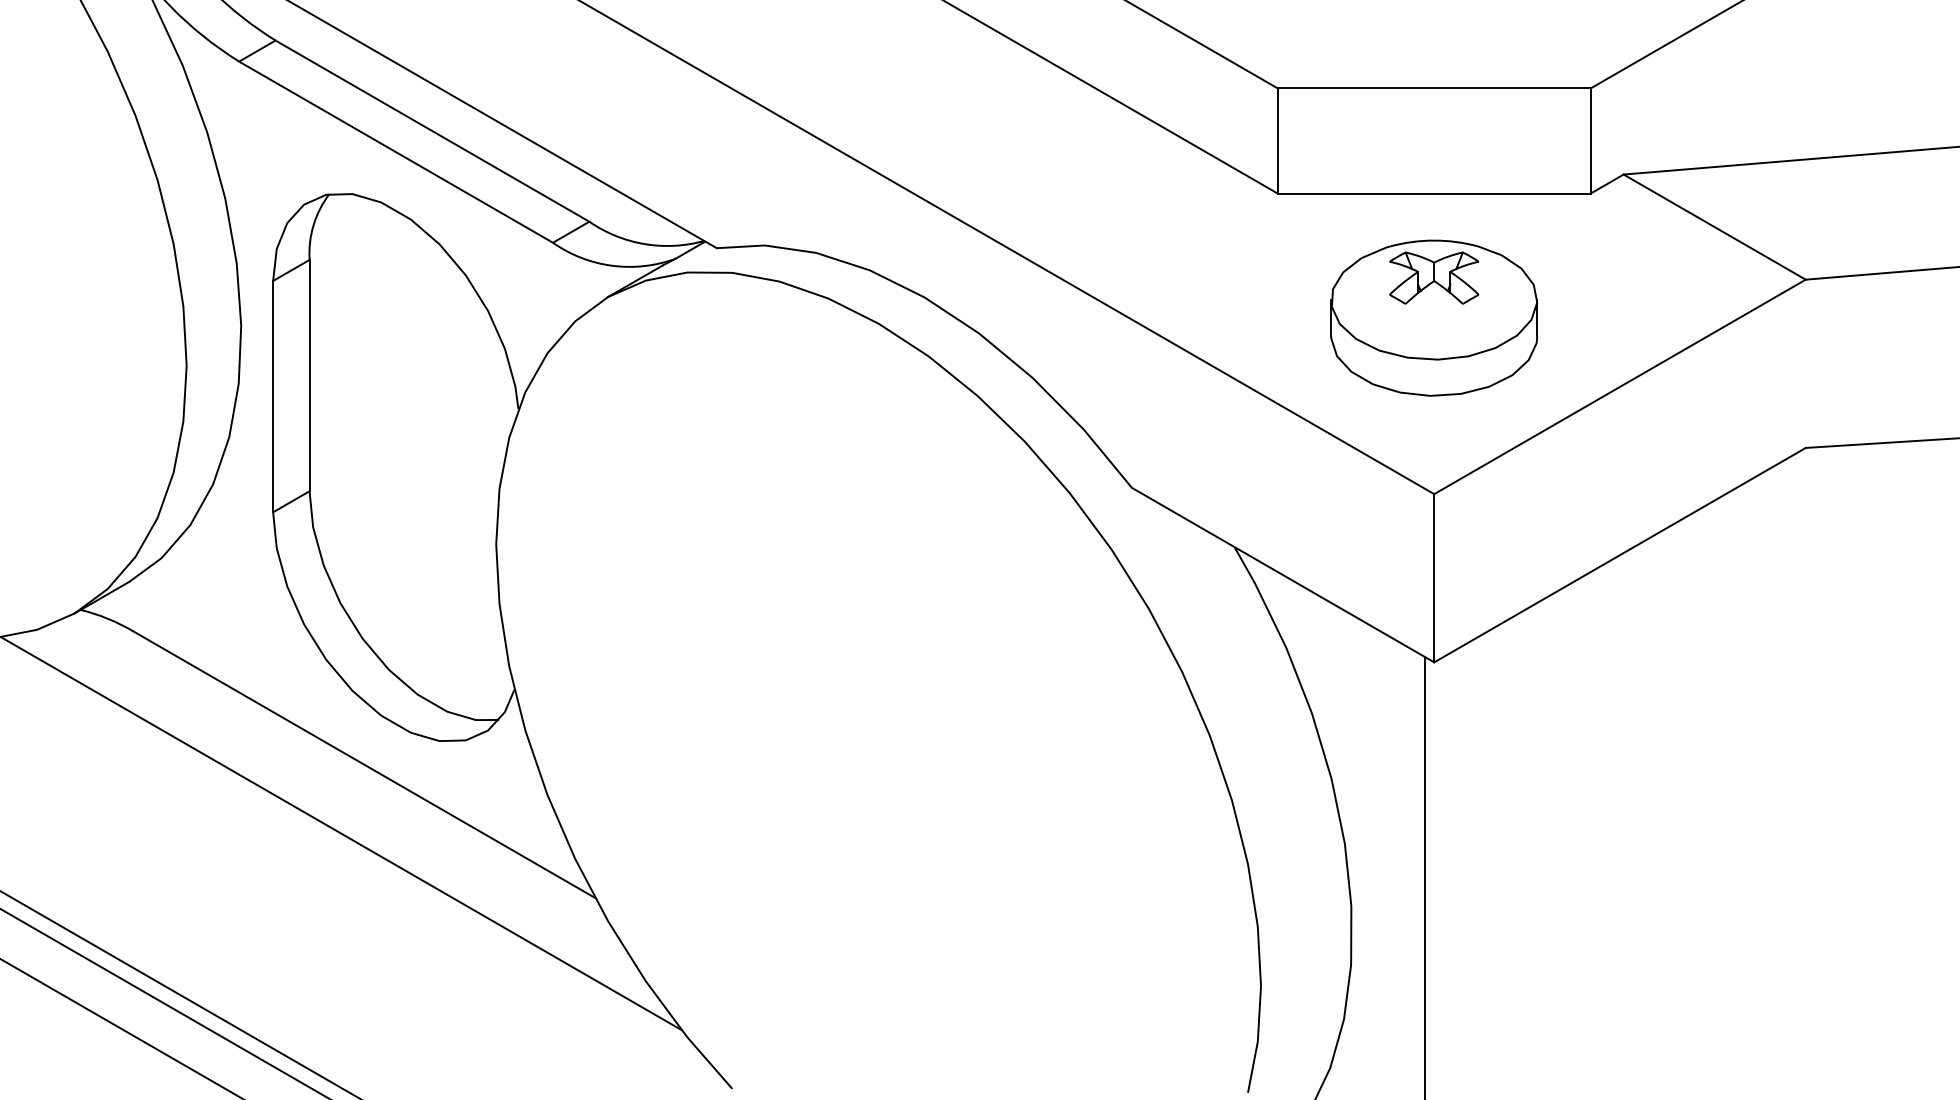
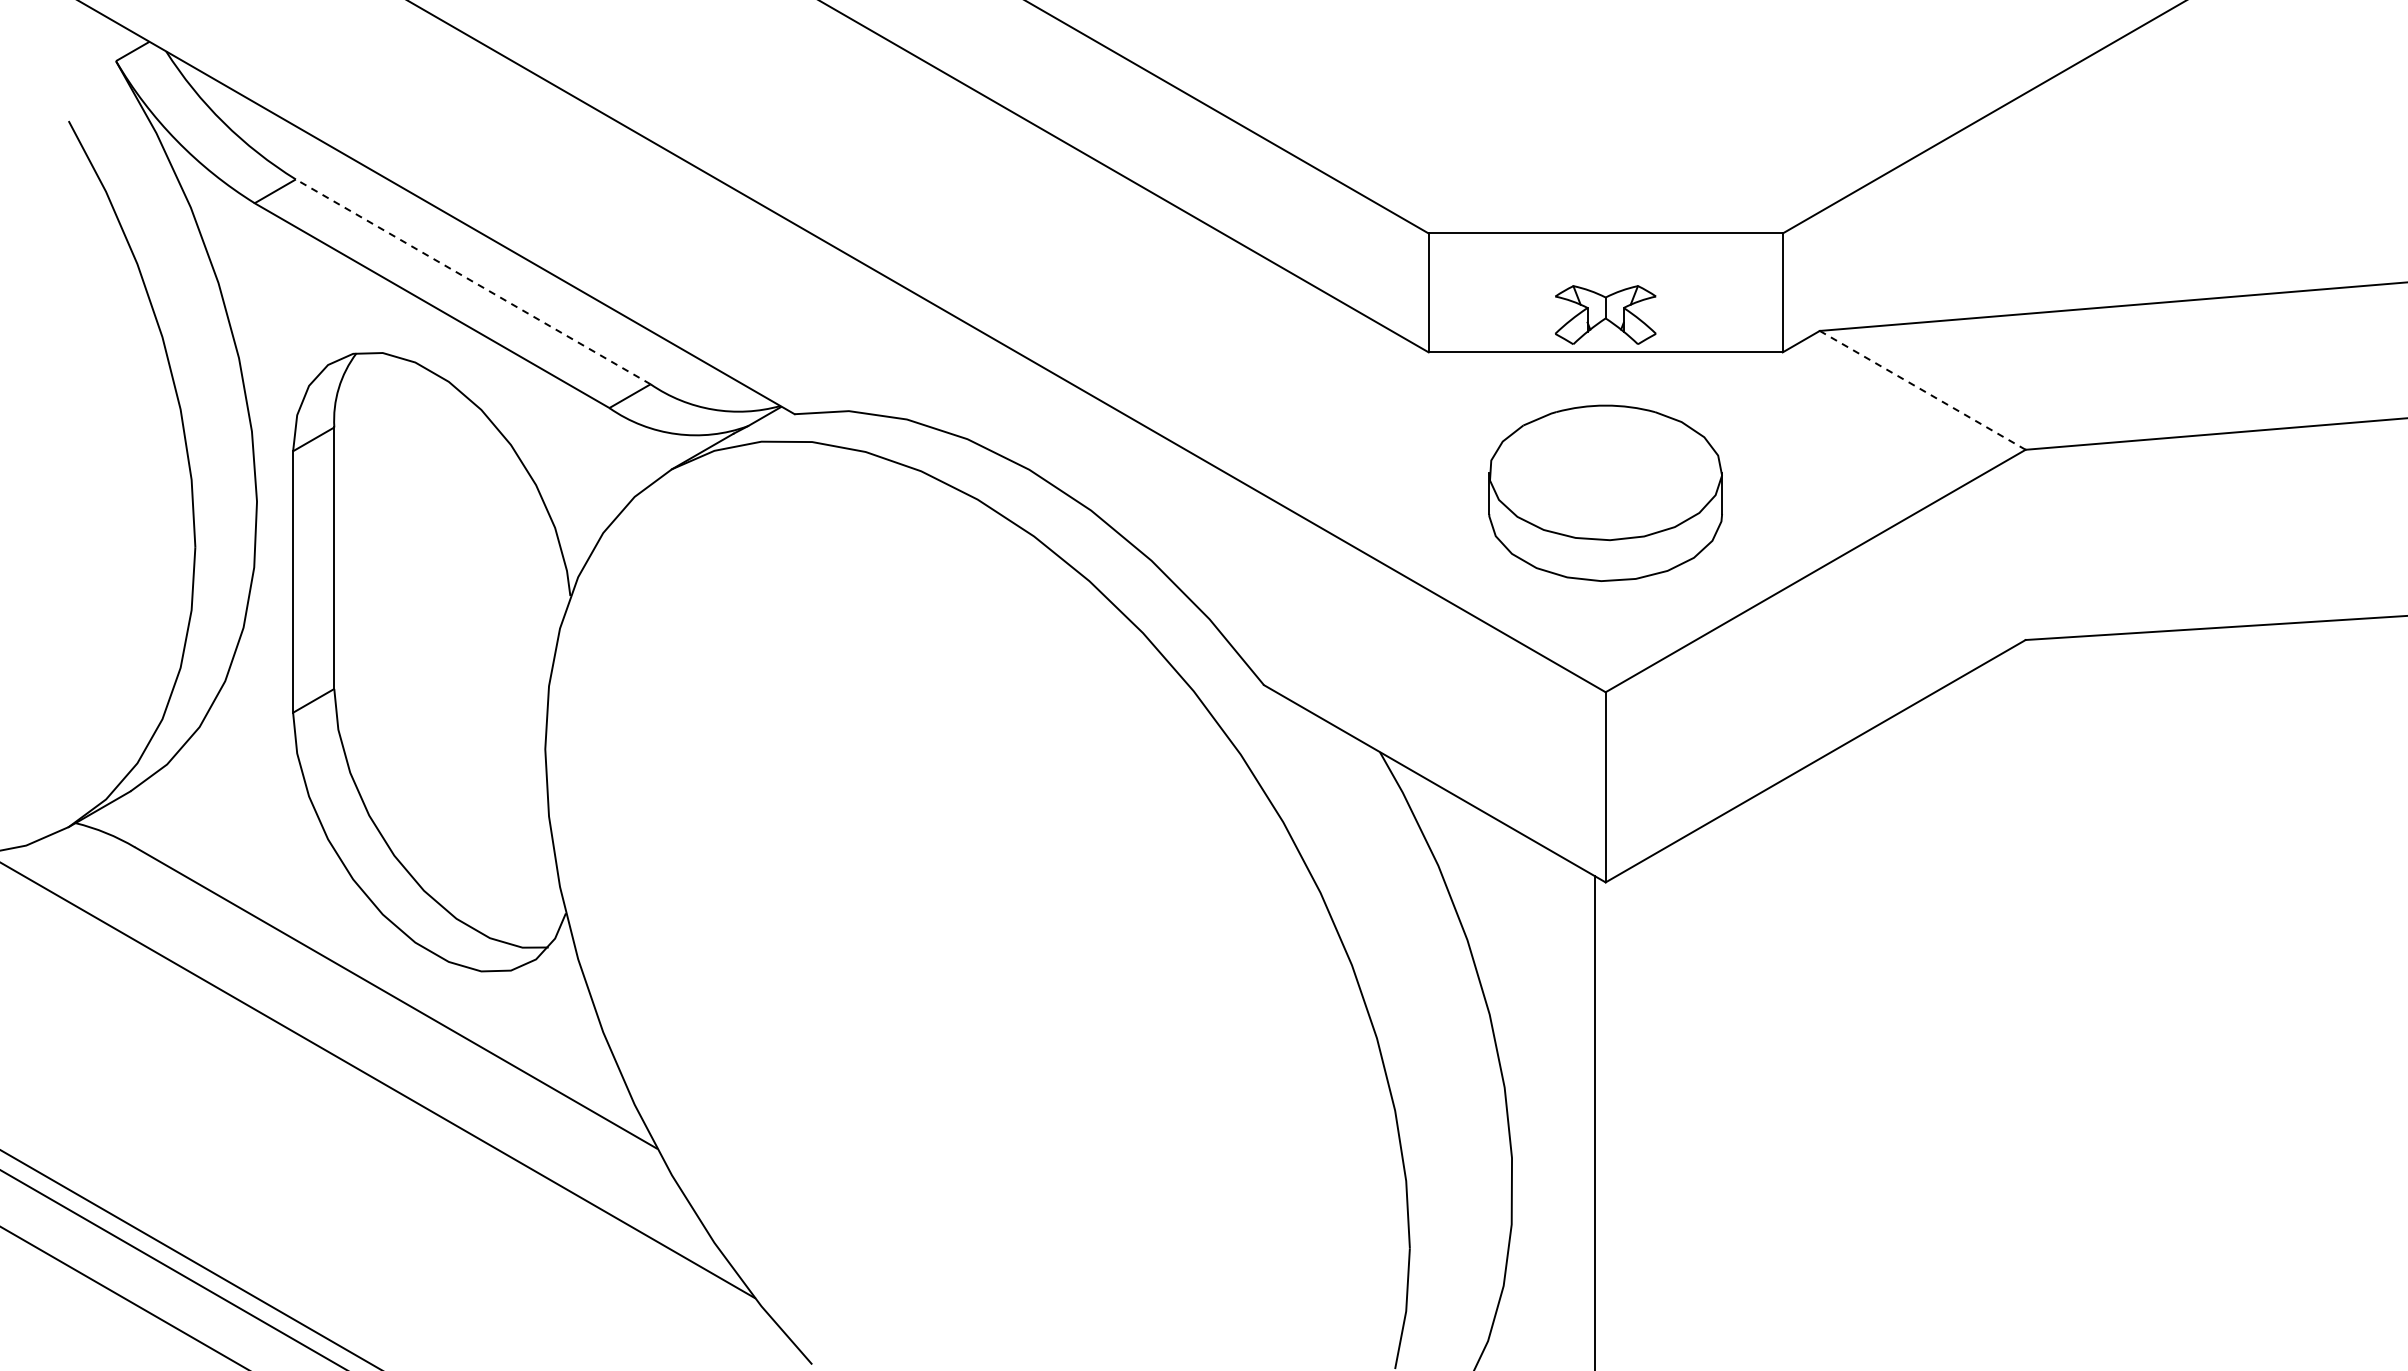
line: (432, 130) -> (473, 281), solid -> dashed
line: (1714, 227) -> (1922, 390), solid -> dashed
part: (1434, 277) -> (1605, 314), moved

